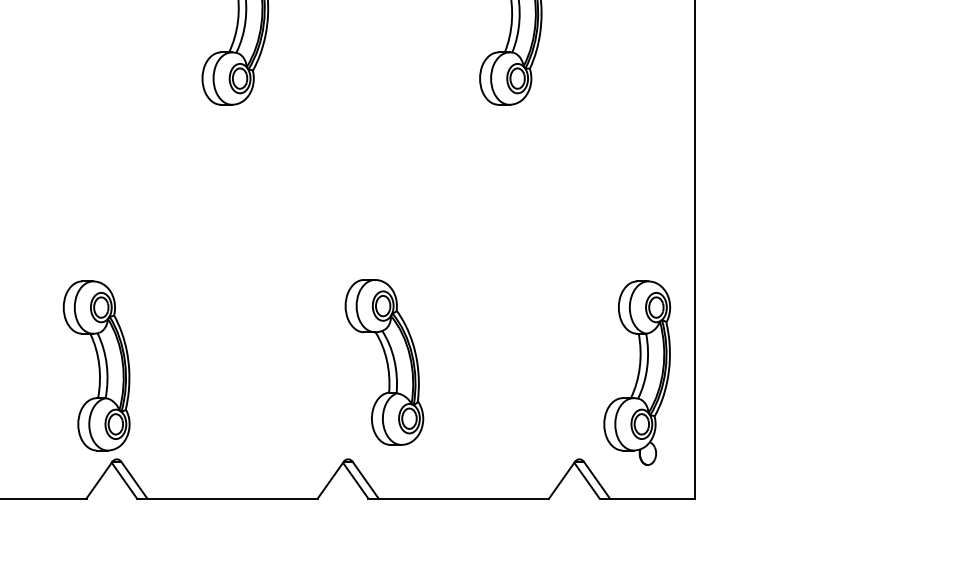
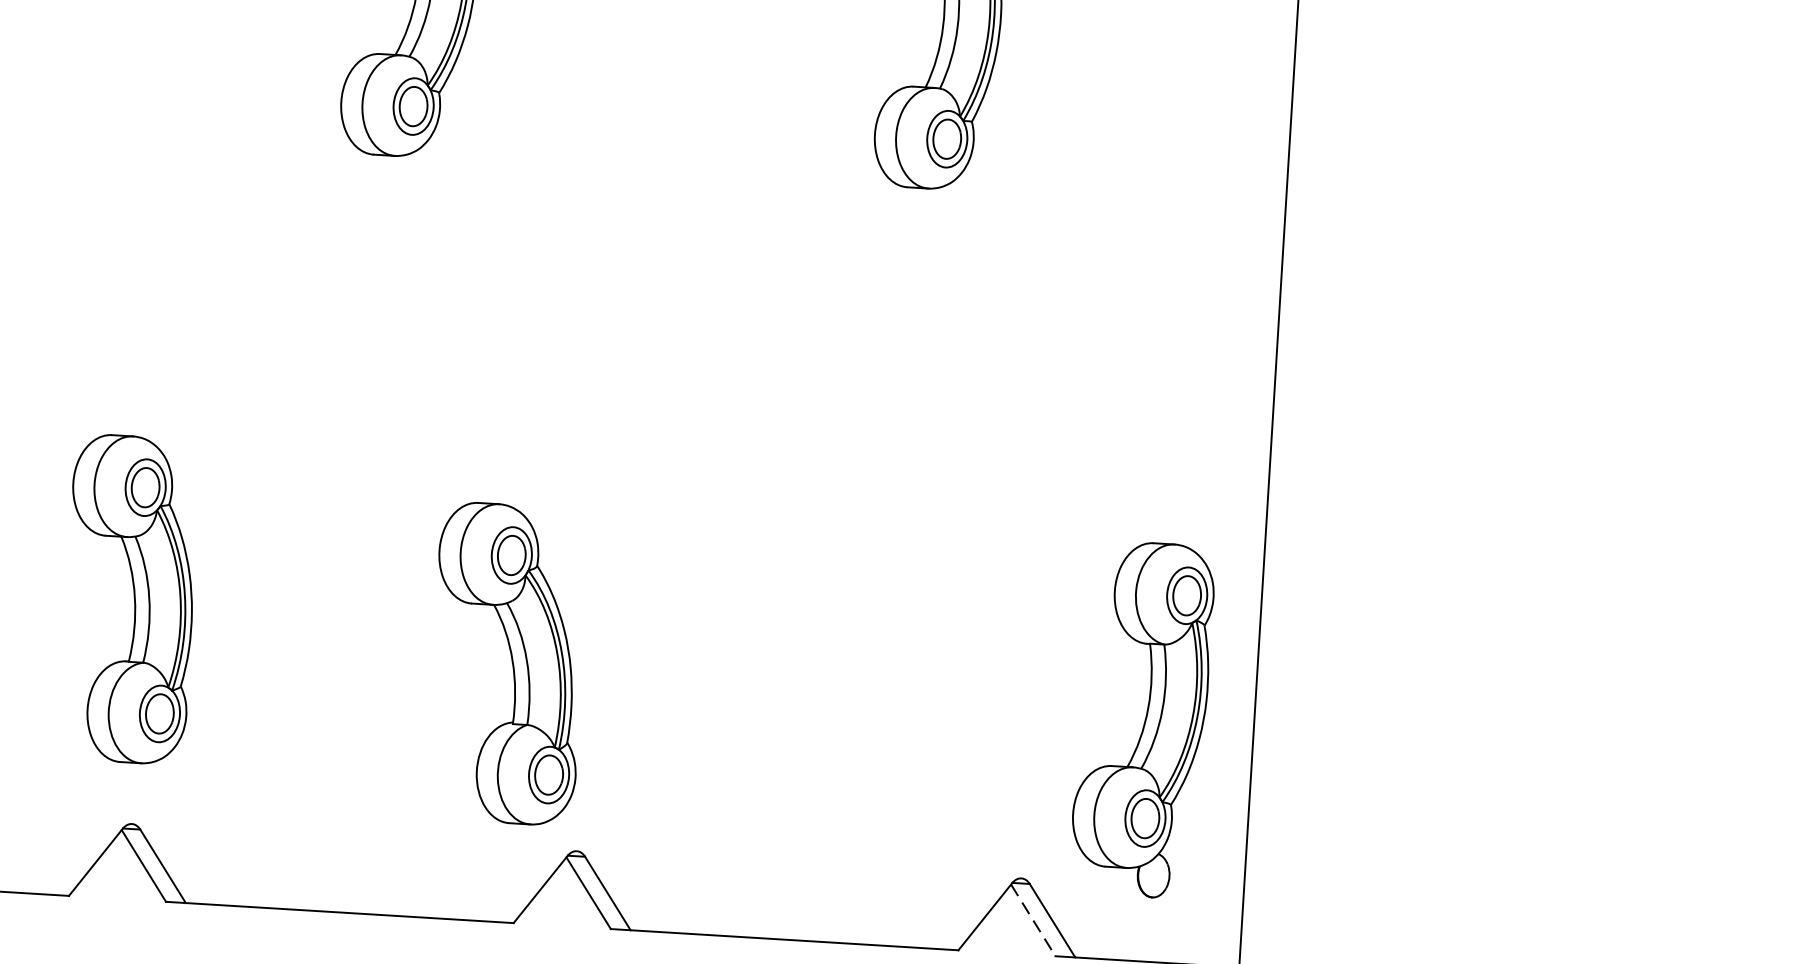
part: (384, 362) -> (507, 664), moved
part: (96, 365) -> (129, 598), moved
line: (586, 480) -> (1032, 920), solid -> dashed

